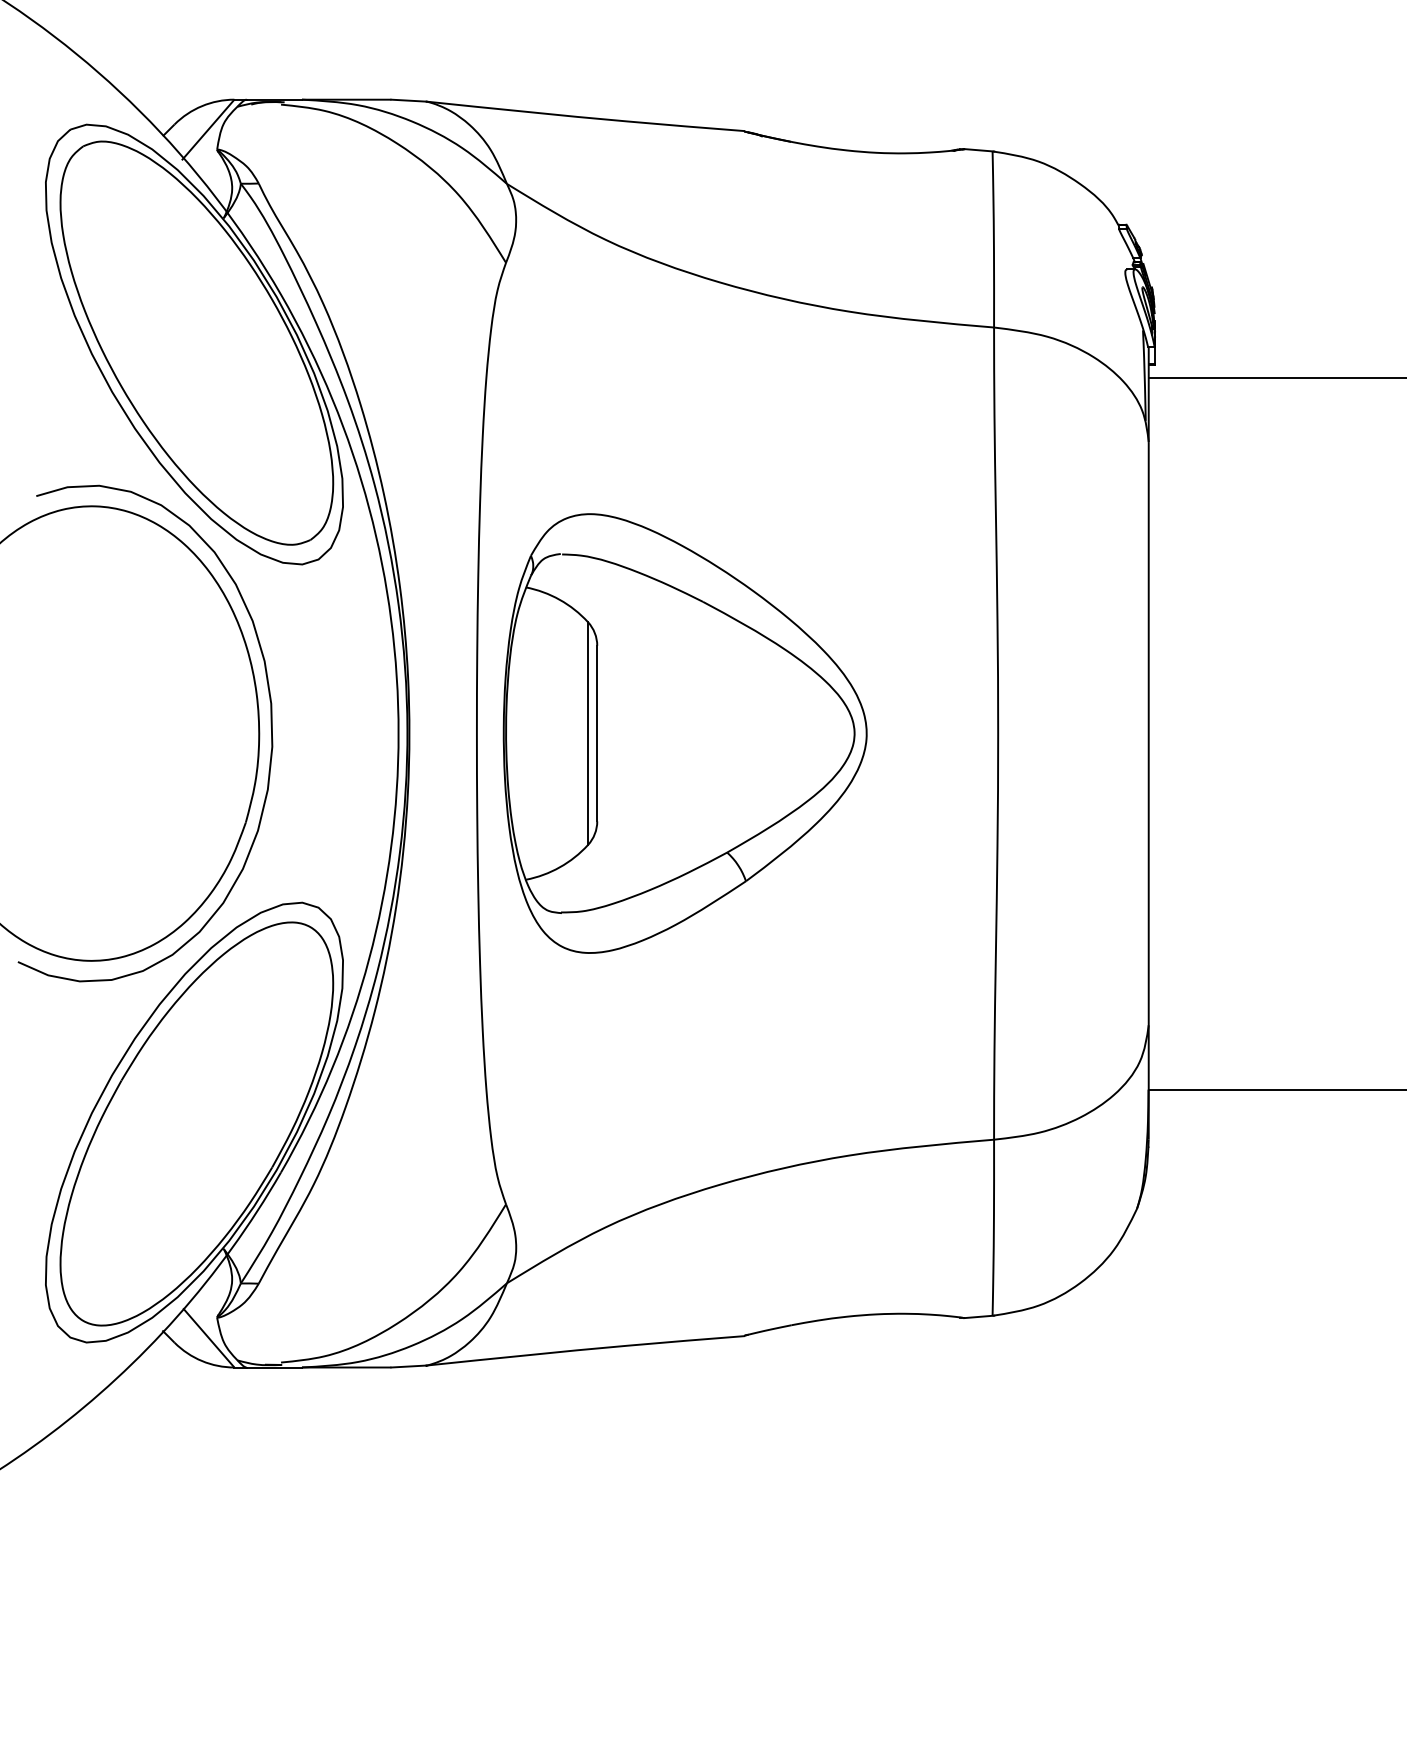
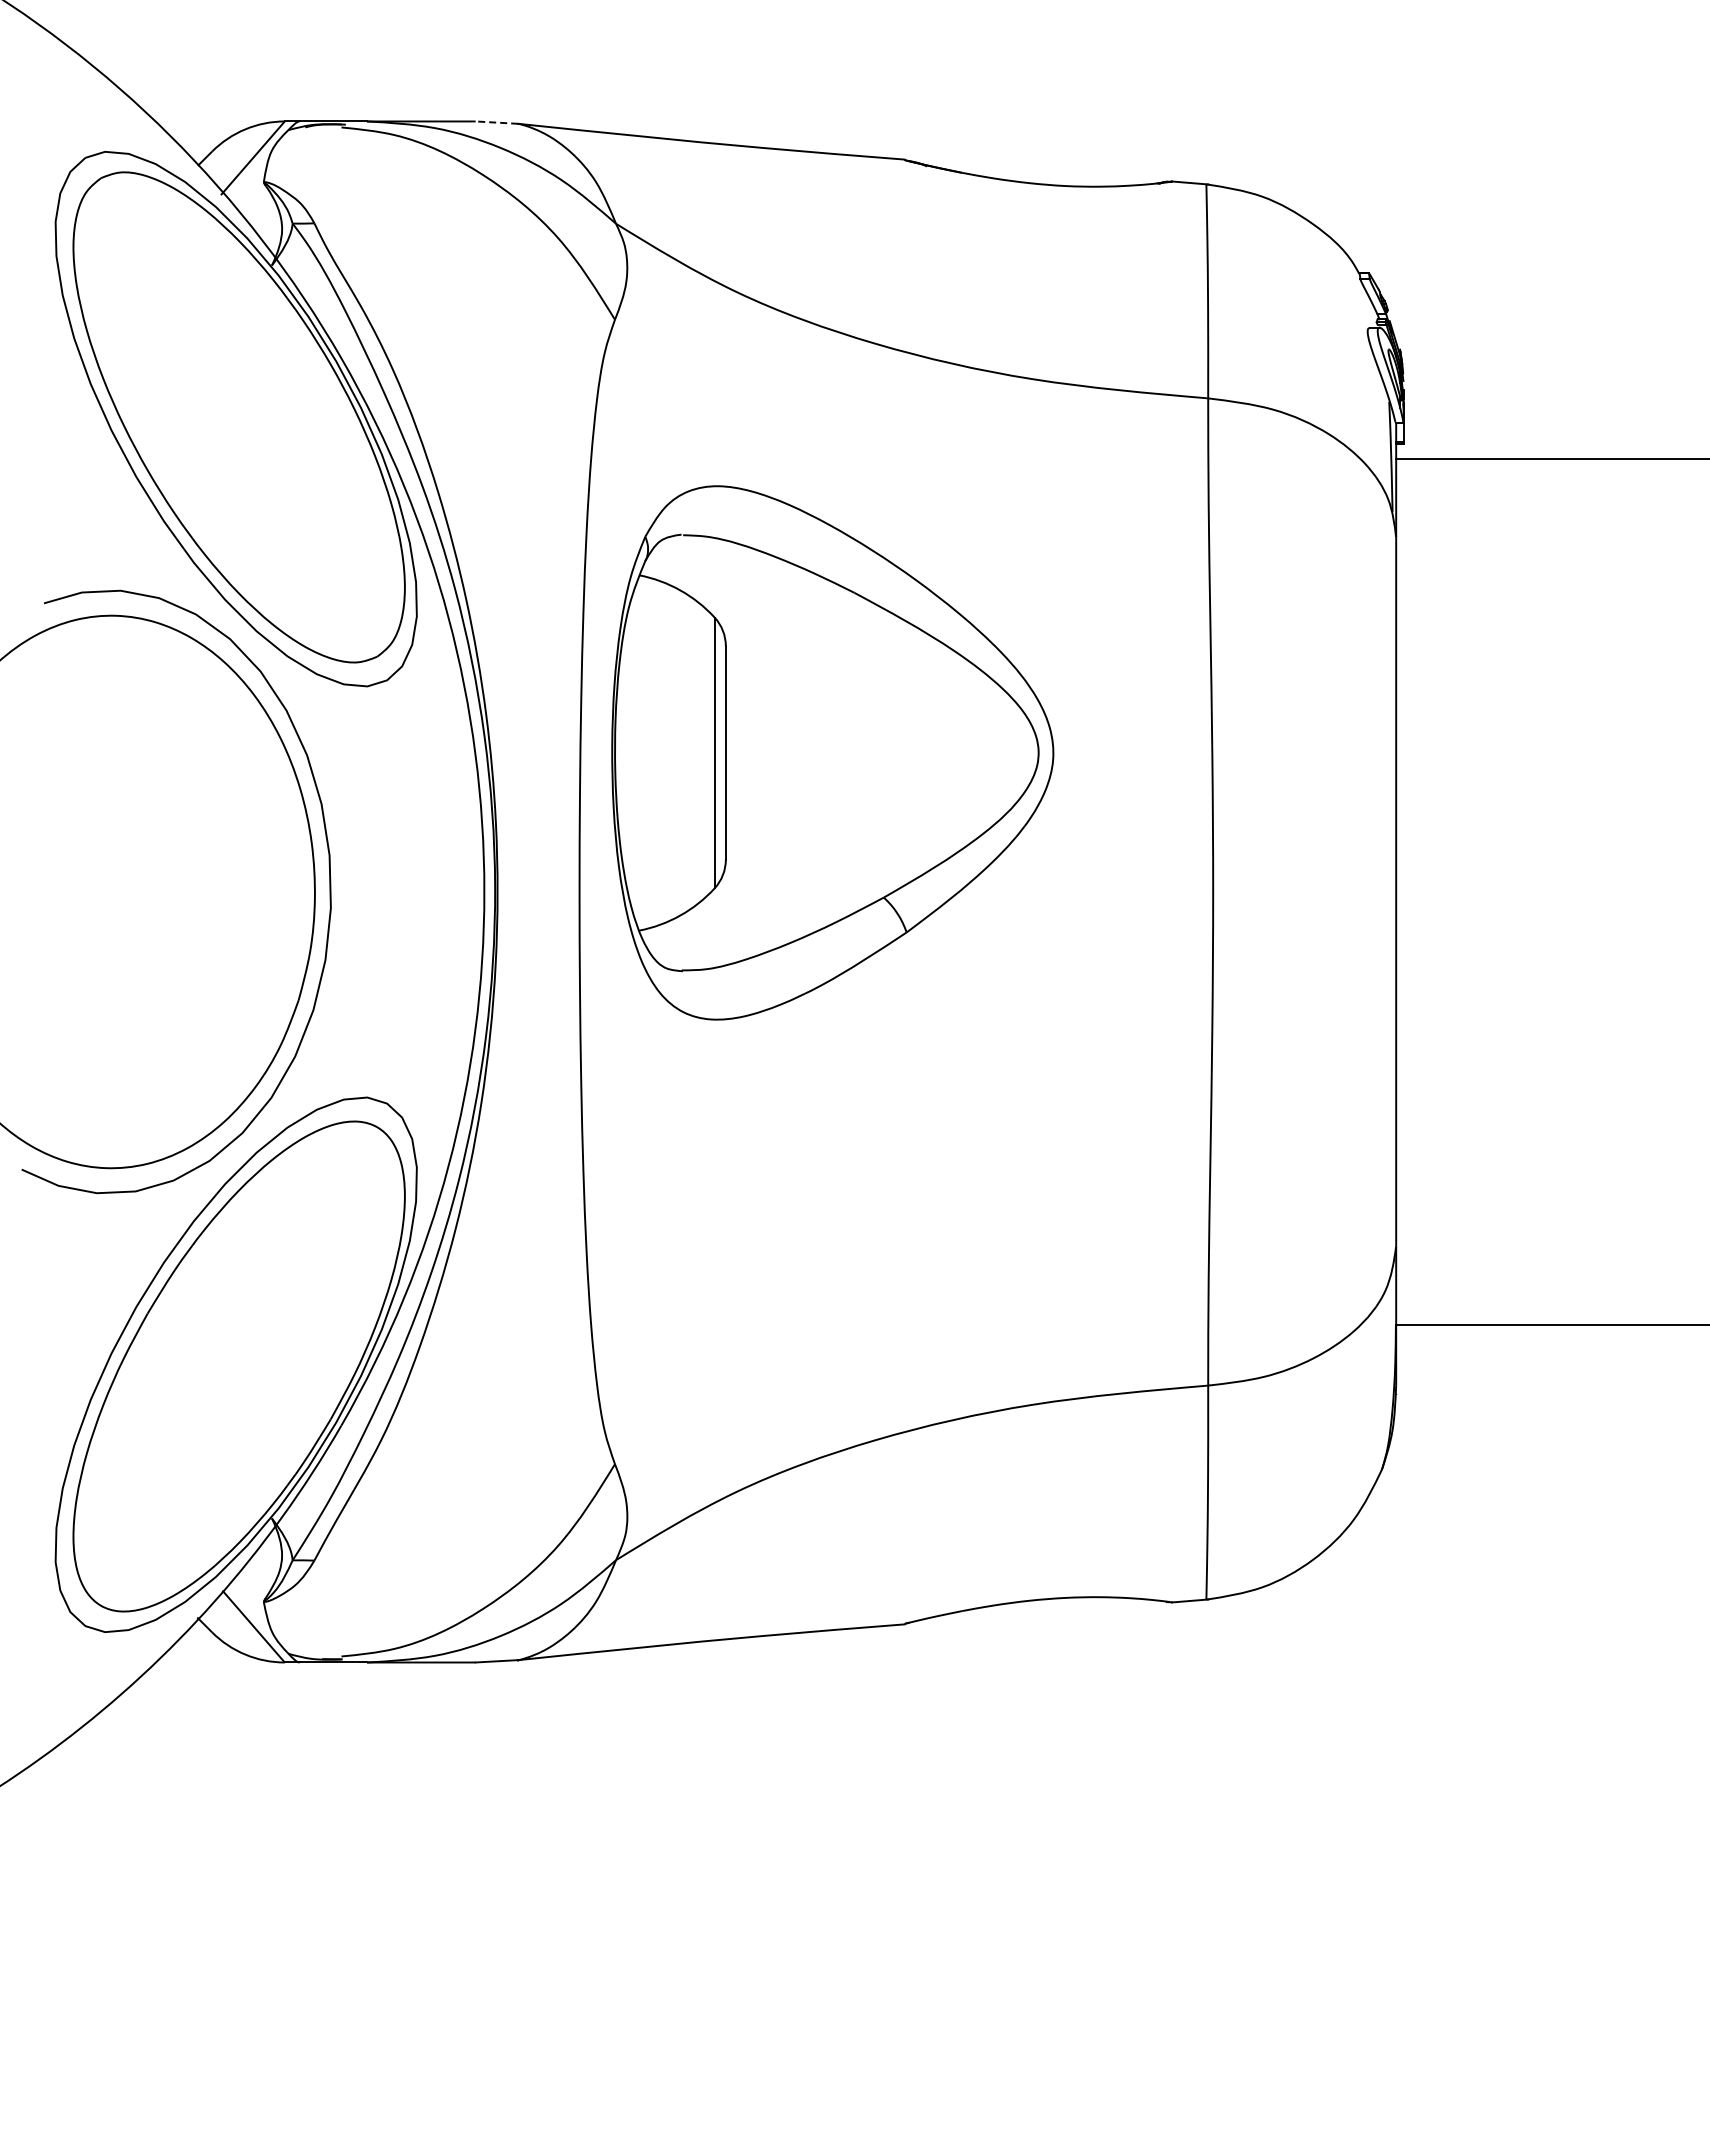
line: (408, 100) -> (496, 122), solid -> dashed
part: (684, 733) -> (832, 752), moved

